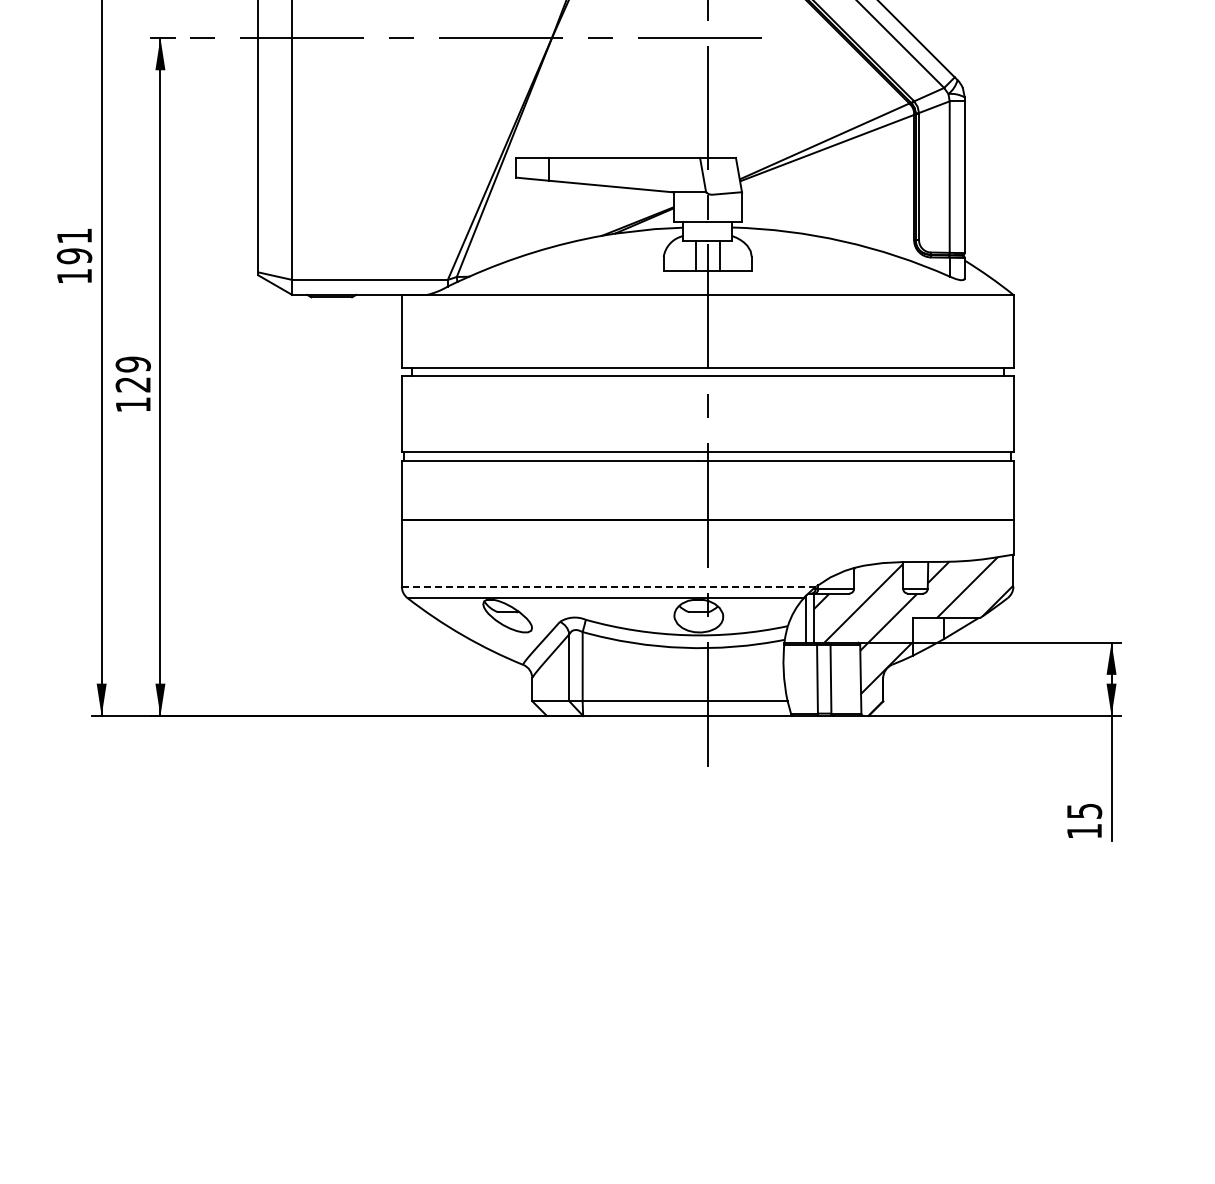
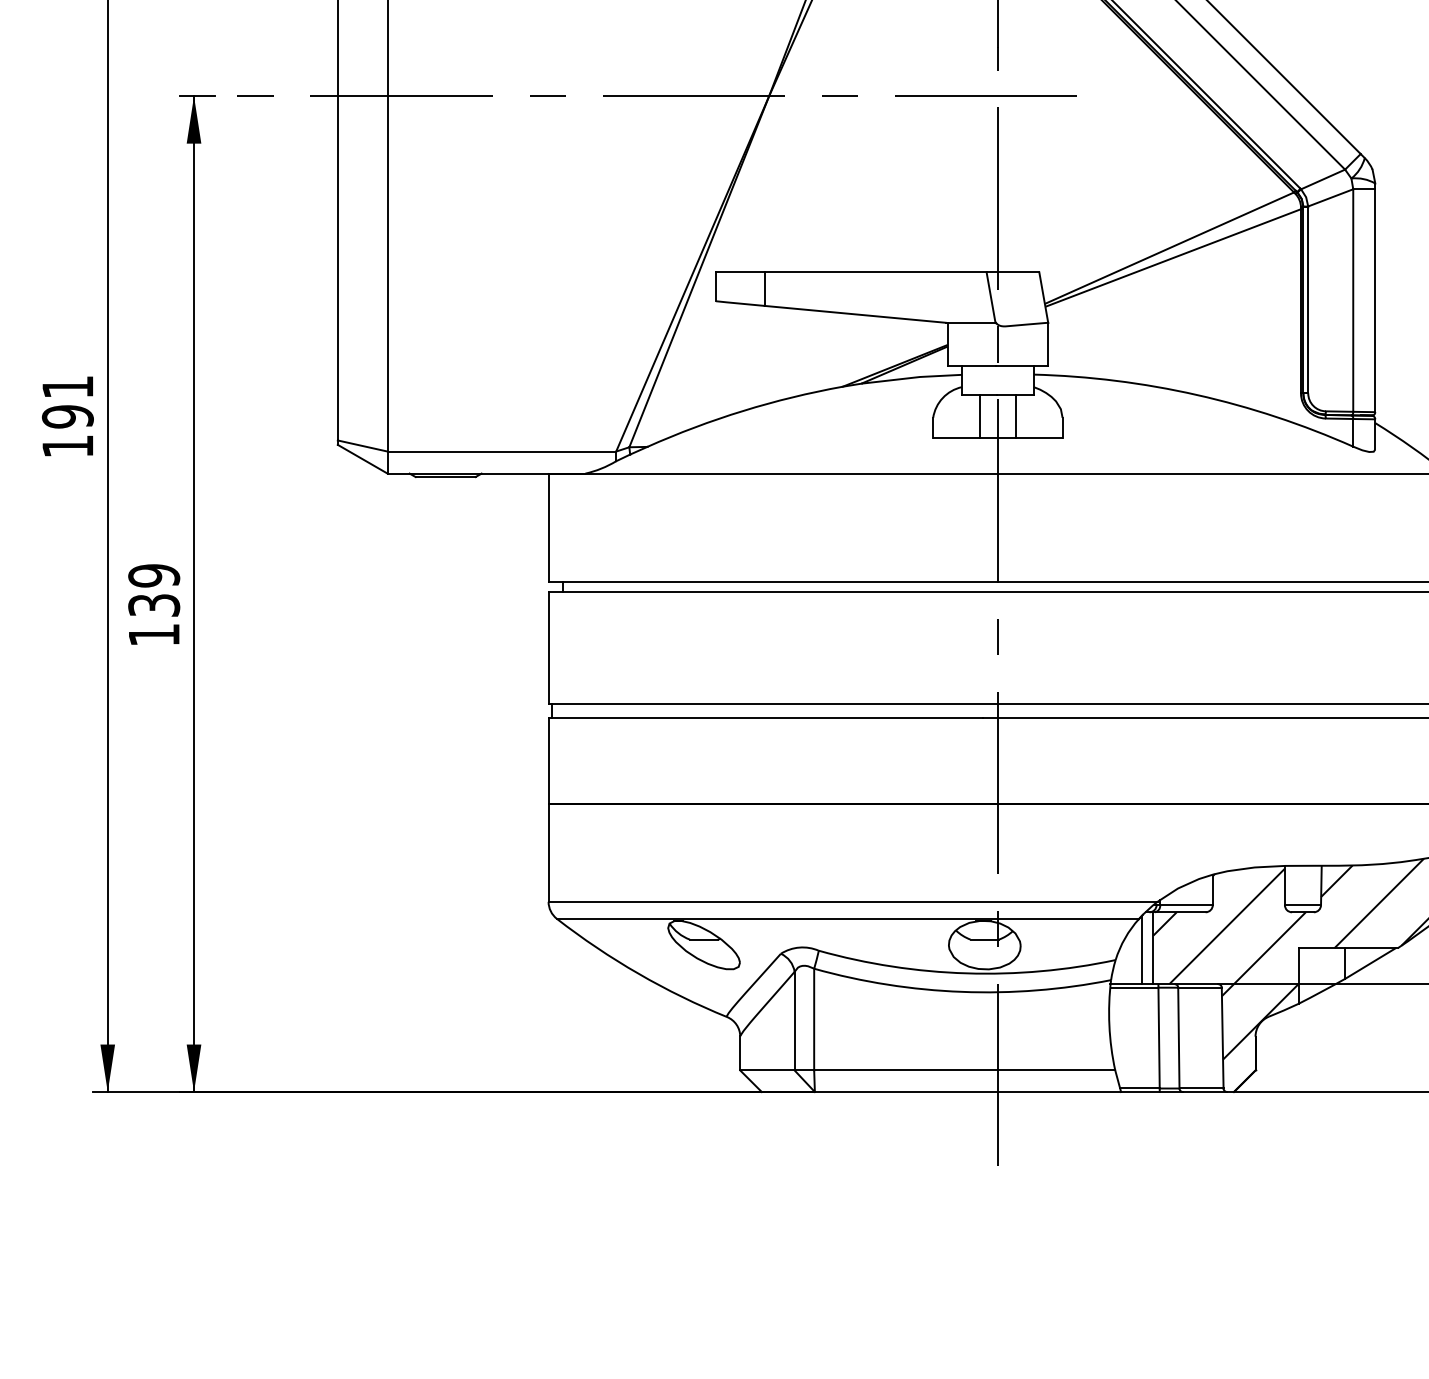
text: (132, 384) -> (153, 605), 129 -> 139
line: (608, 586) -> (852, 901), dashed -> solid

